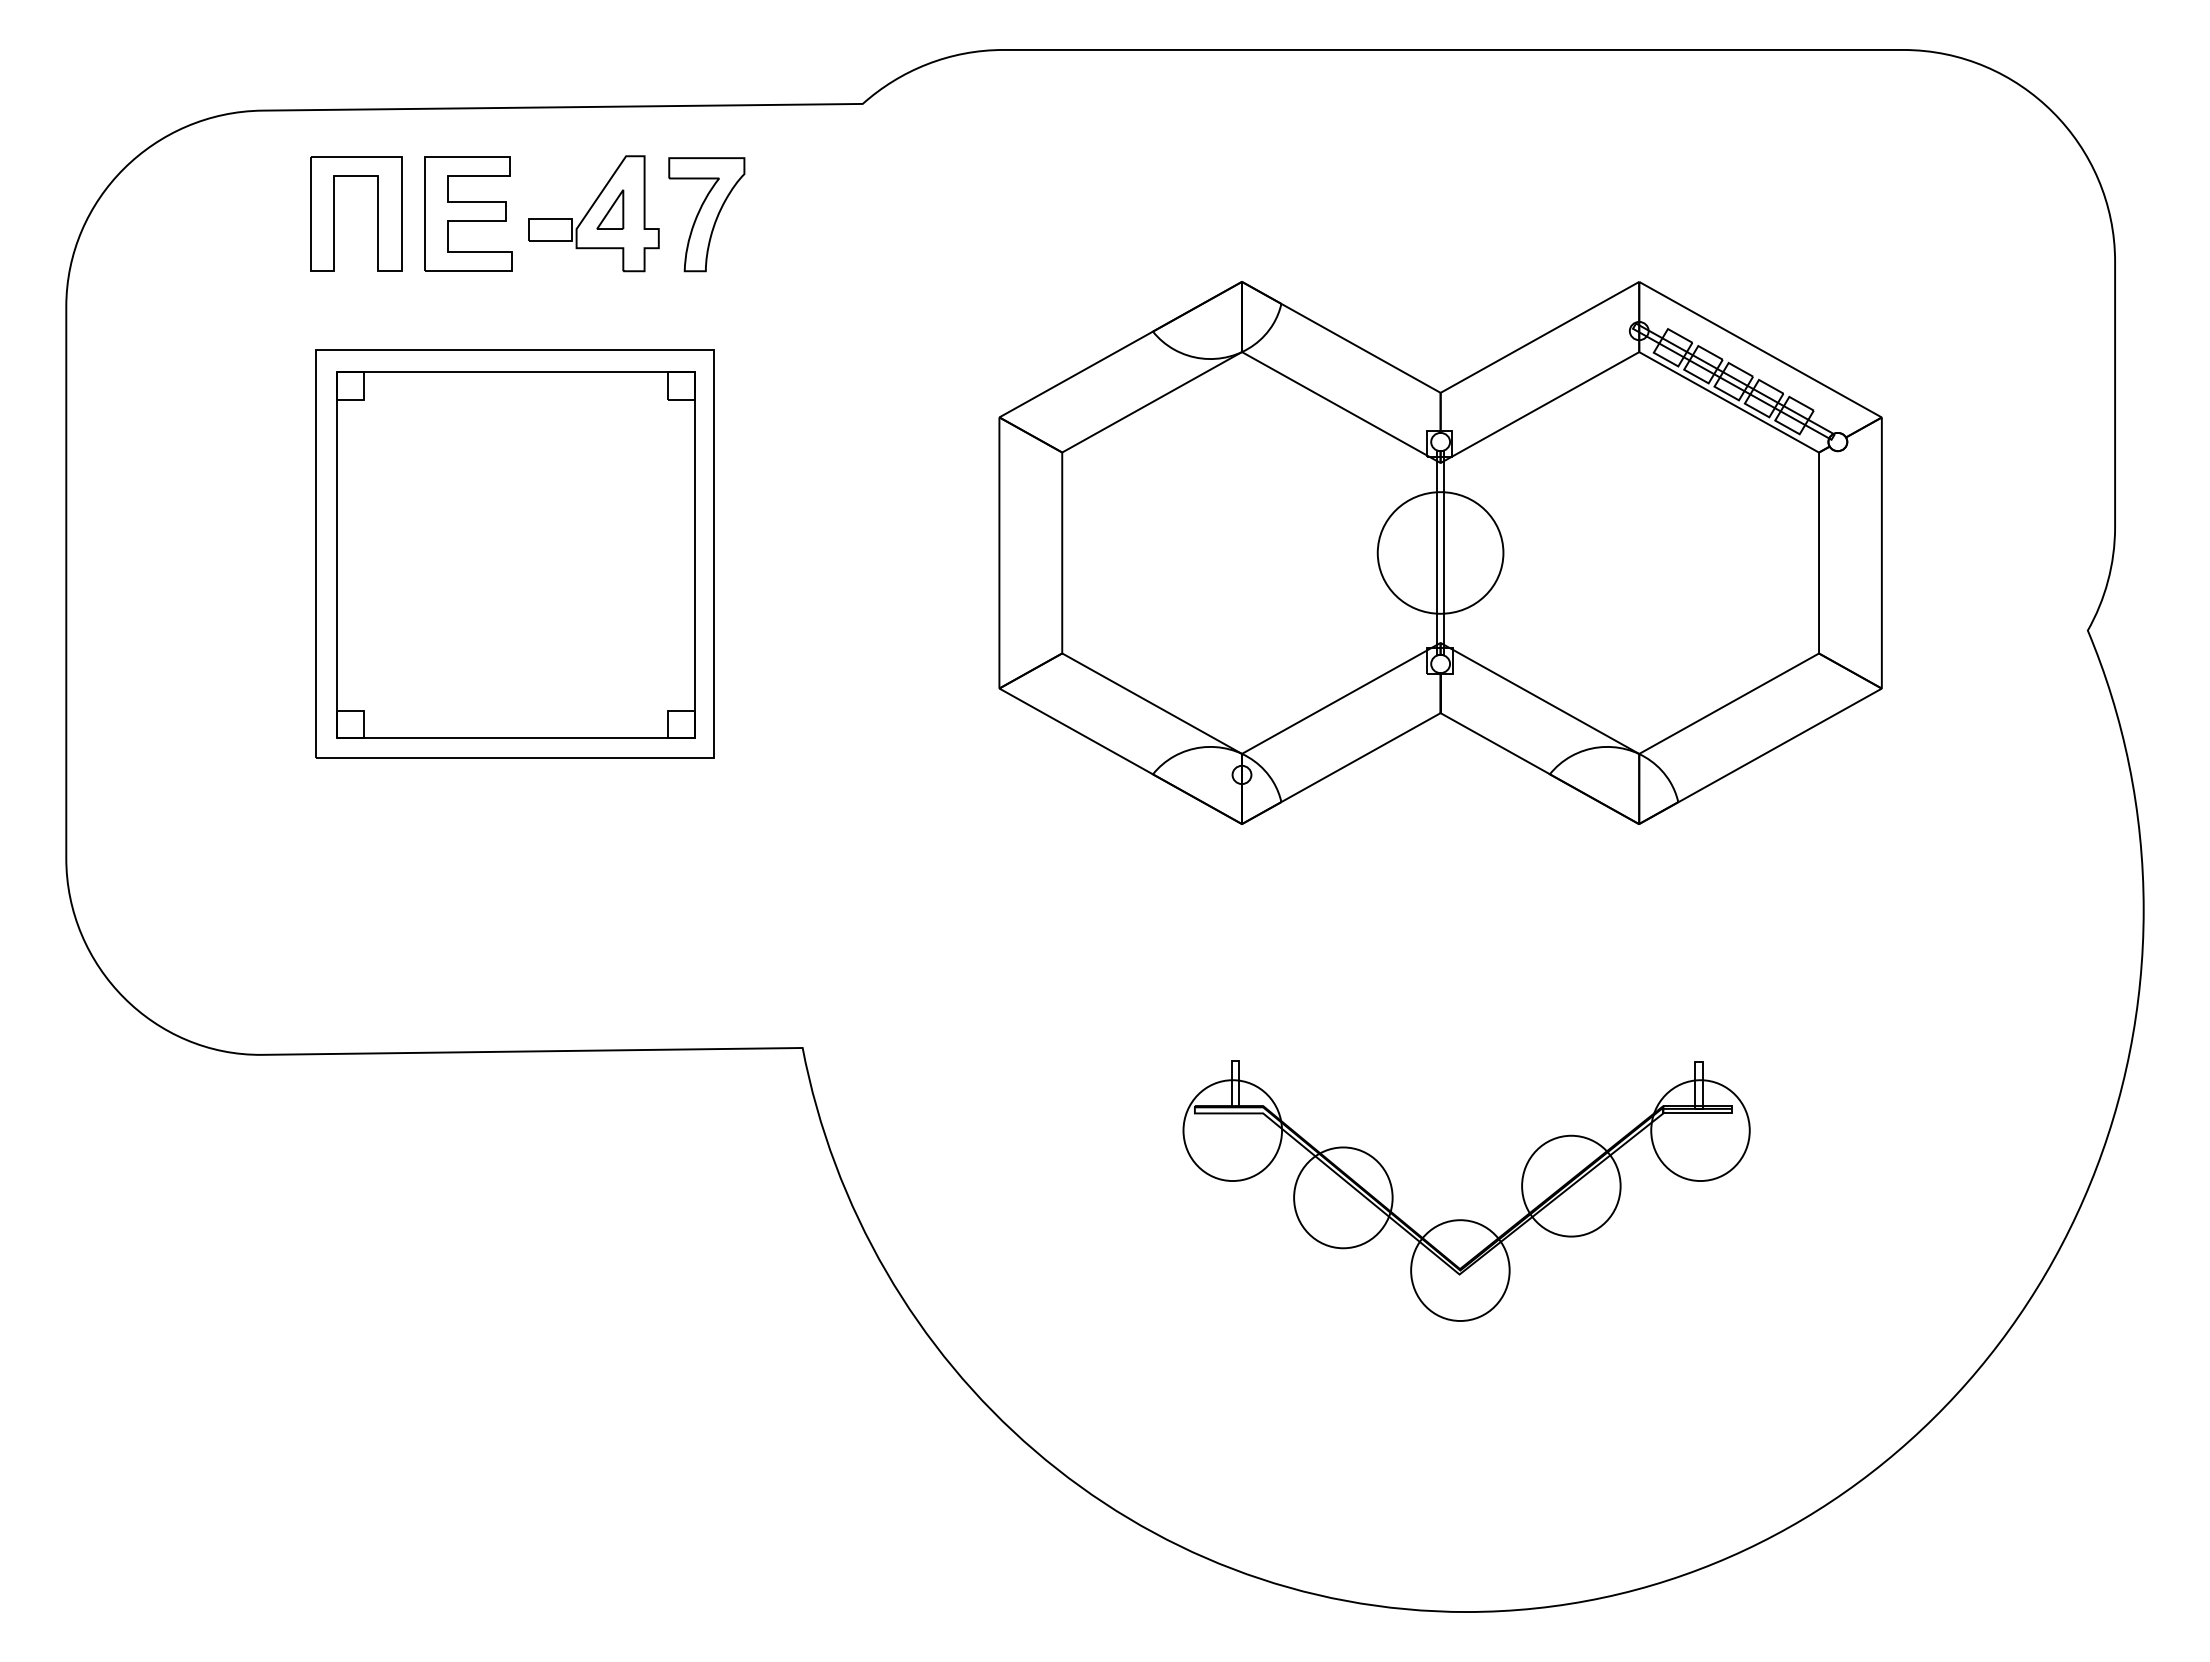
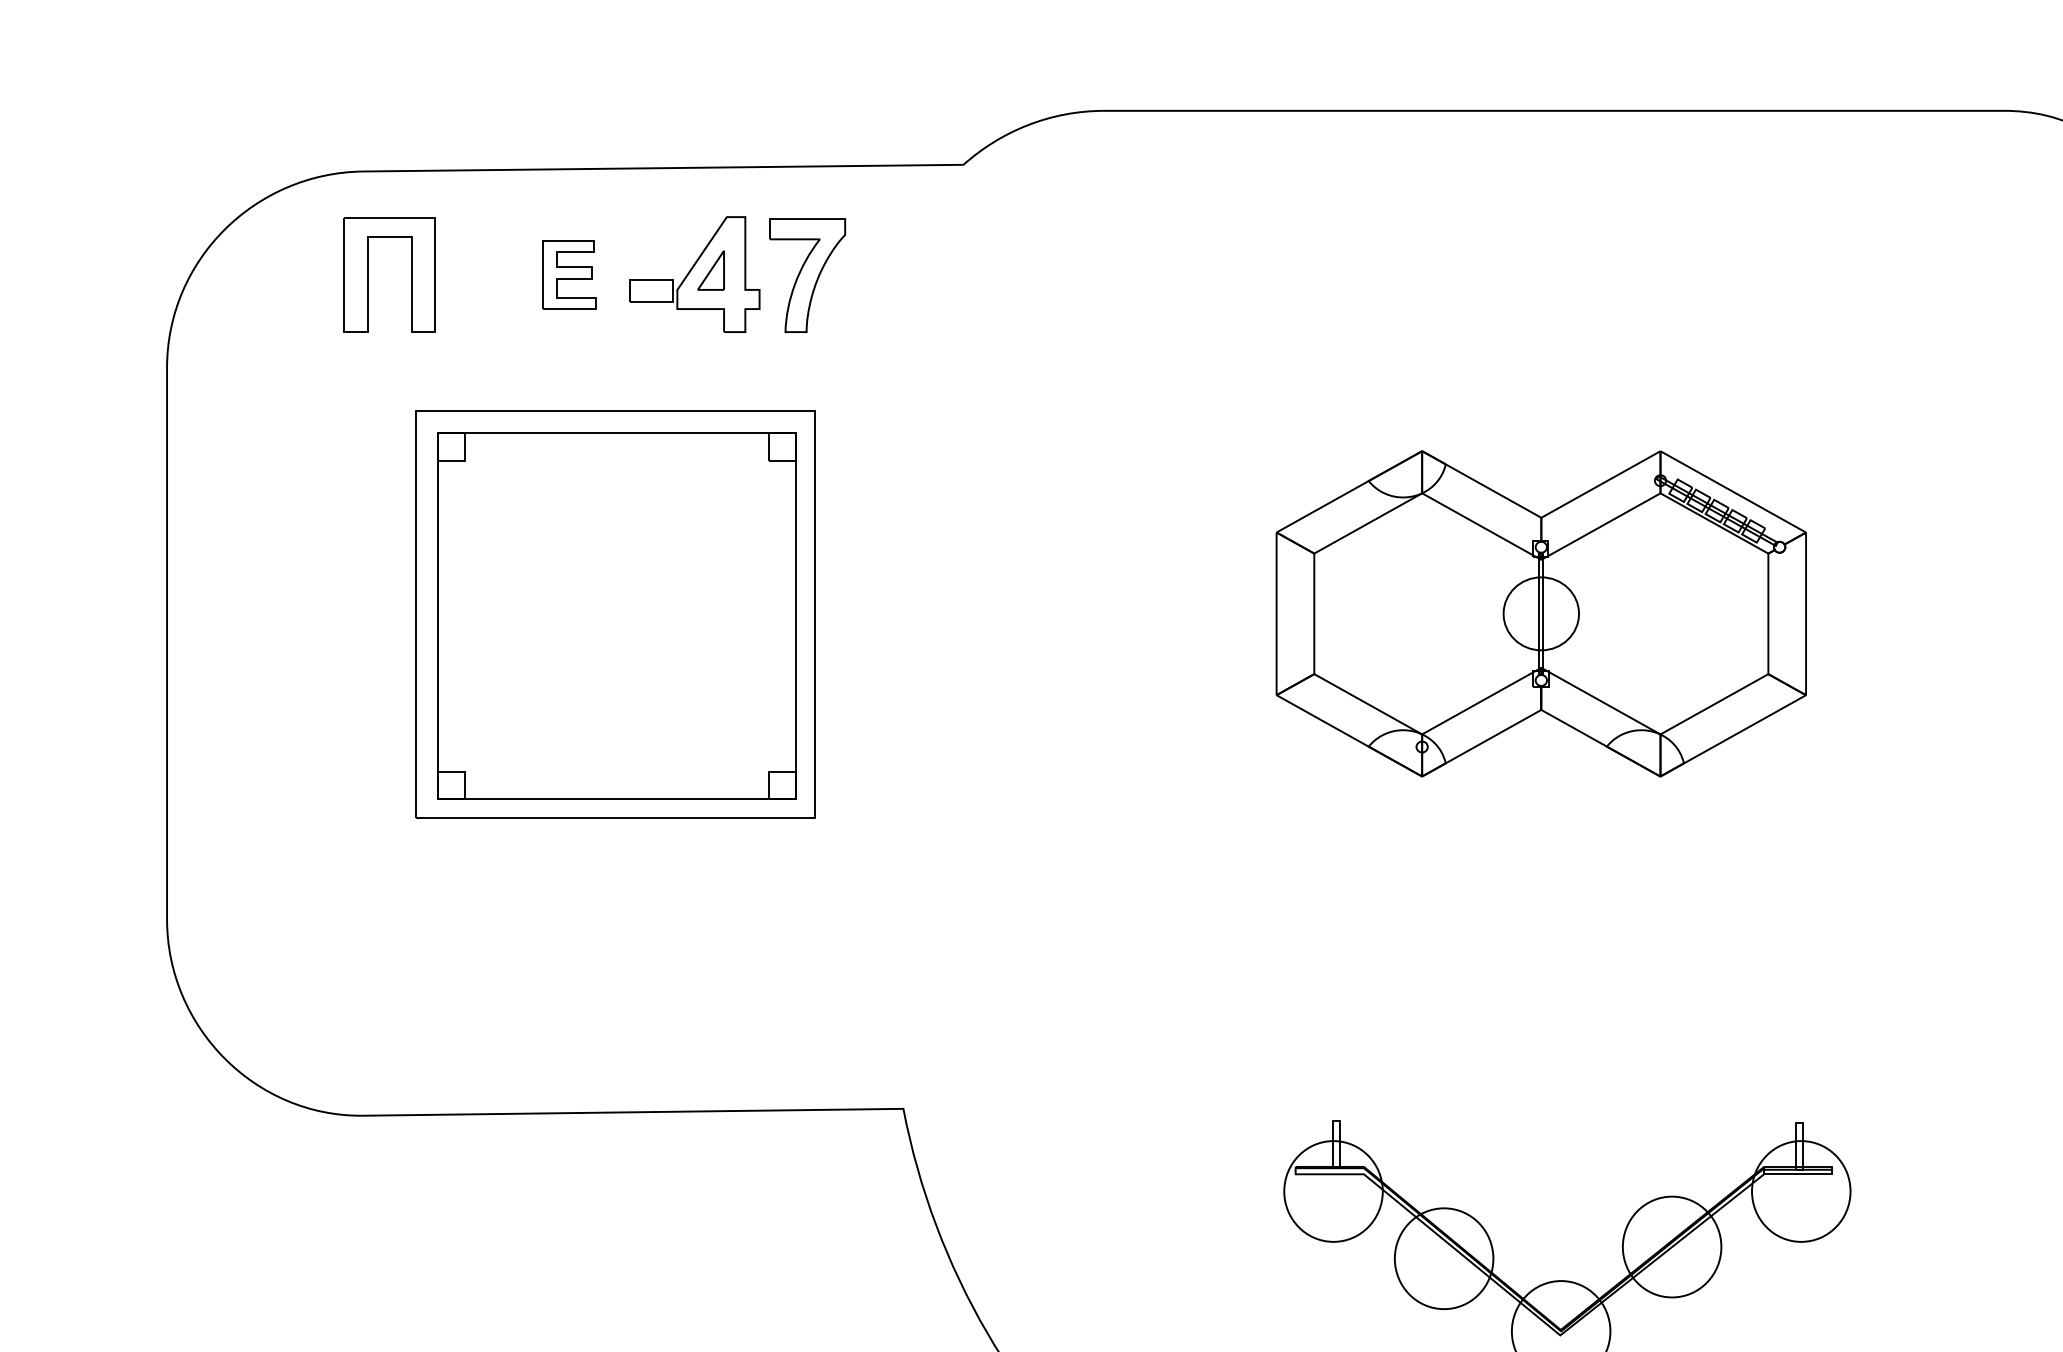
part: (377, 213) -> (411, 274), moved
part: (468, 213) -> (569, 274), size x0.6
part: (1440, 552) -> (1541, 613), size x0.6

